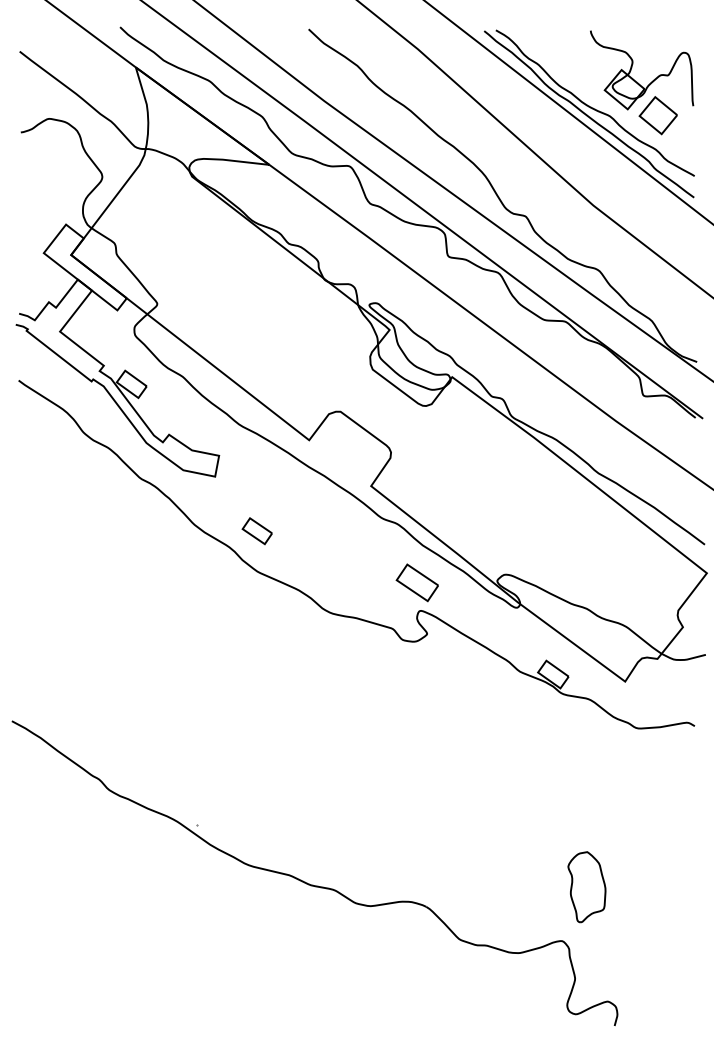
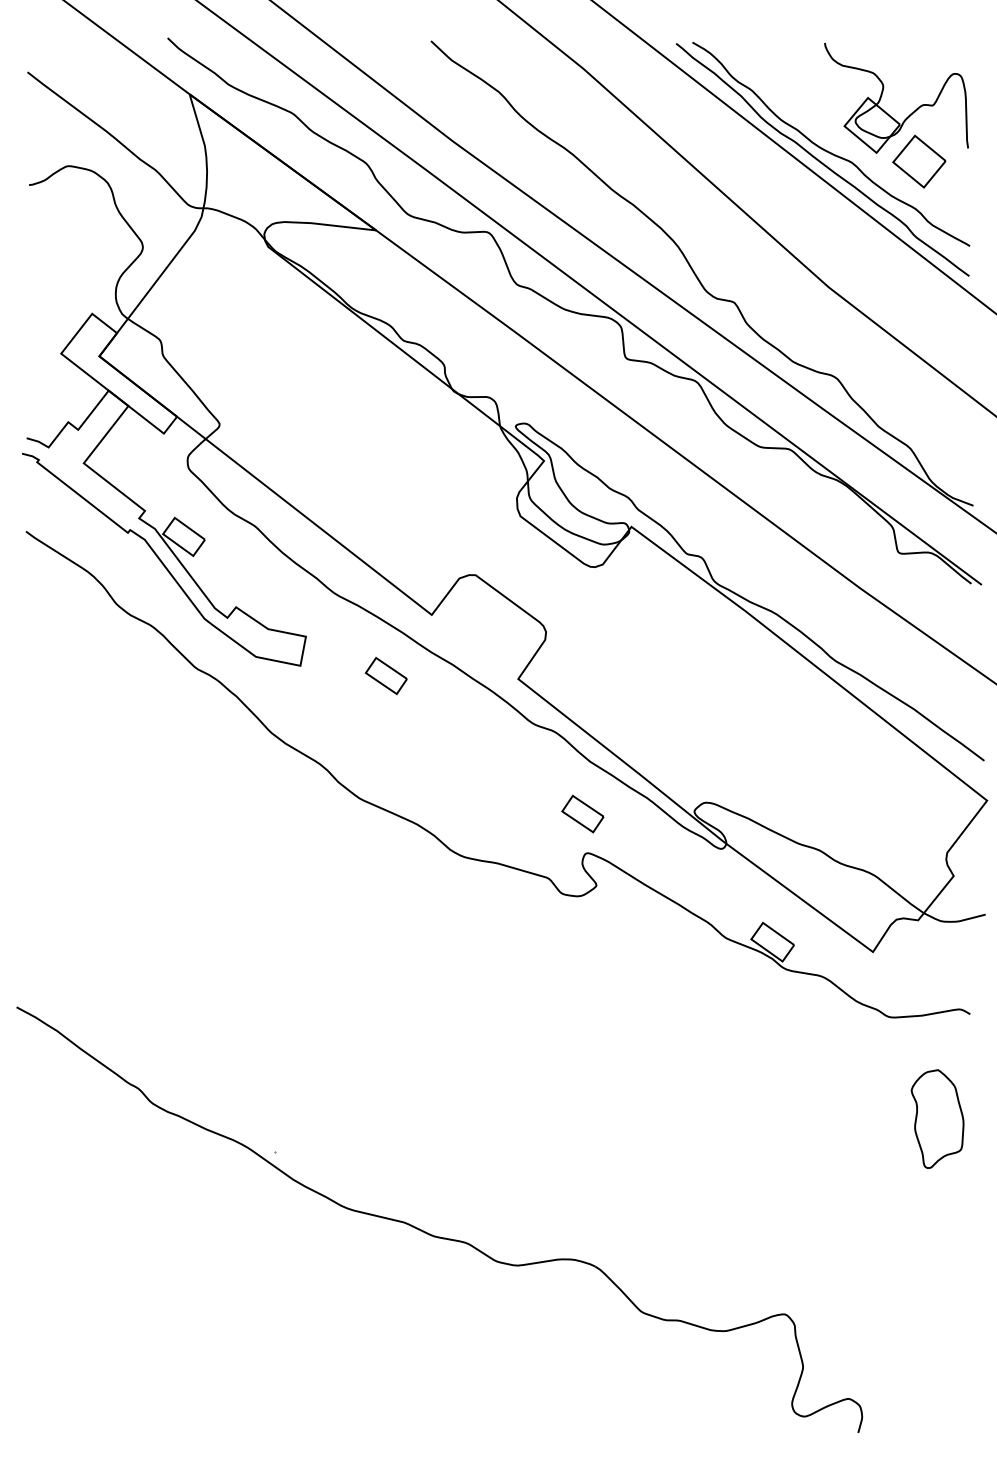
part: (256, 530) -> (385, 675), moved
part: (417, 582) -> (582, 813), size x0.71
part: (586, 886) -> (937, 1118), moved

